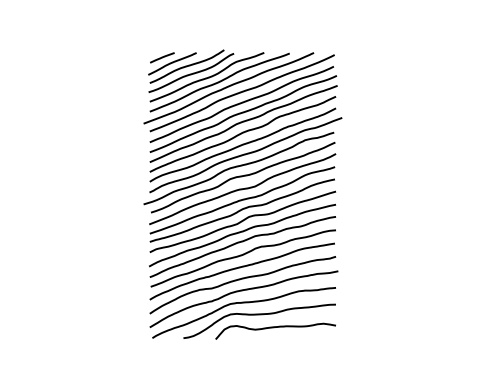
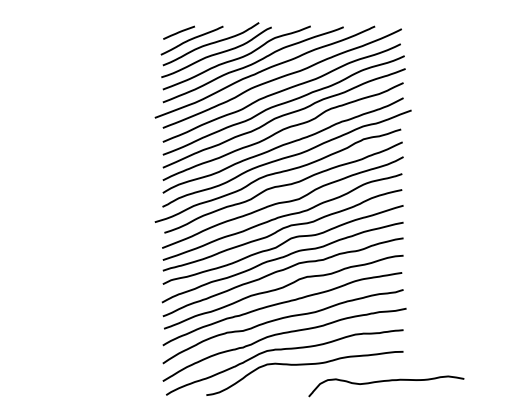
curve: (274, 328) -> (384, 382), moved

